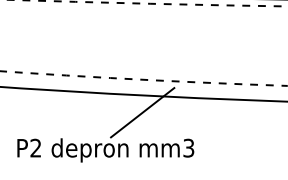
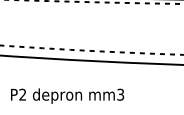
line: (141, 111) -> (90, 71), removed

